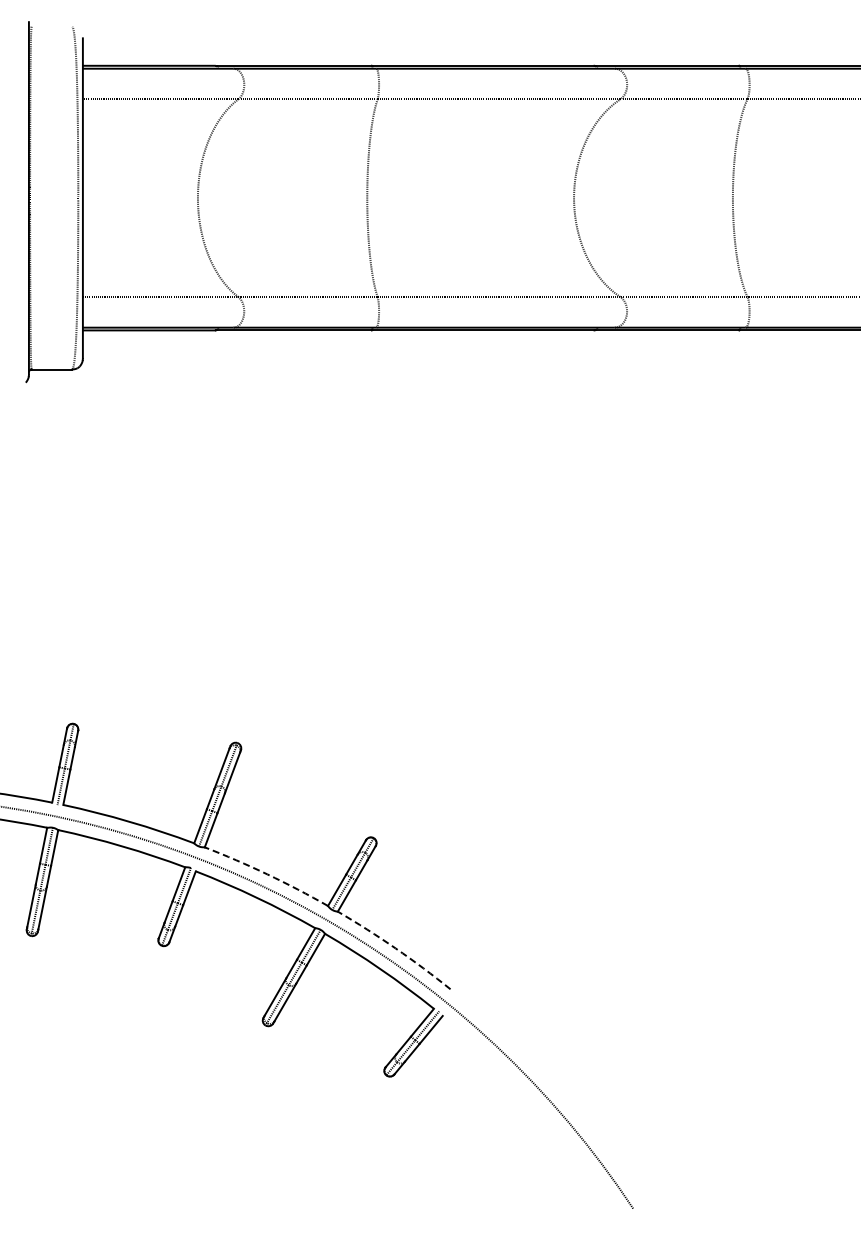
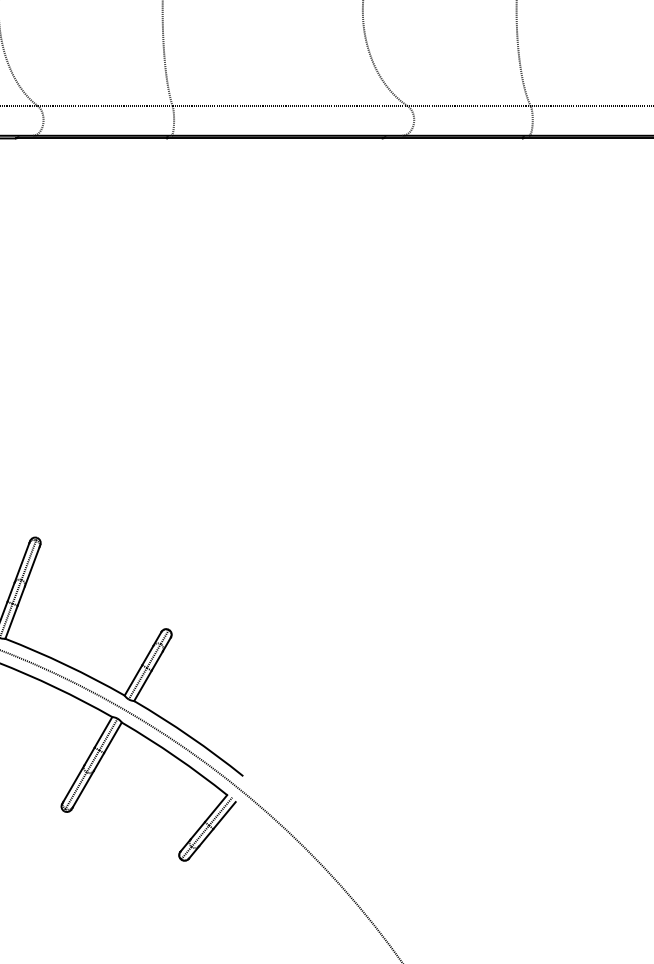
arc: (267, 874) -> (66, 665), dashed -> solid
arc: (395, 948) -> (189, 736), dashed -> solid

